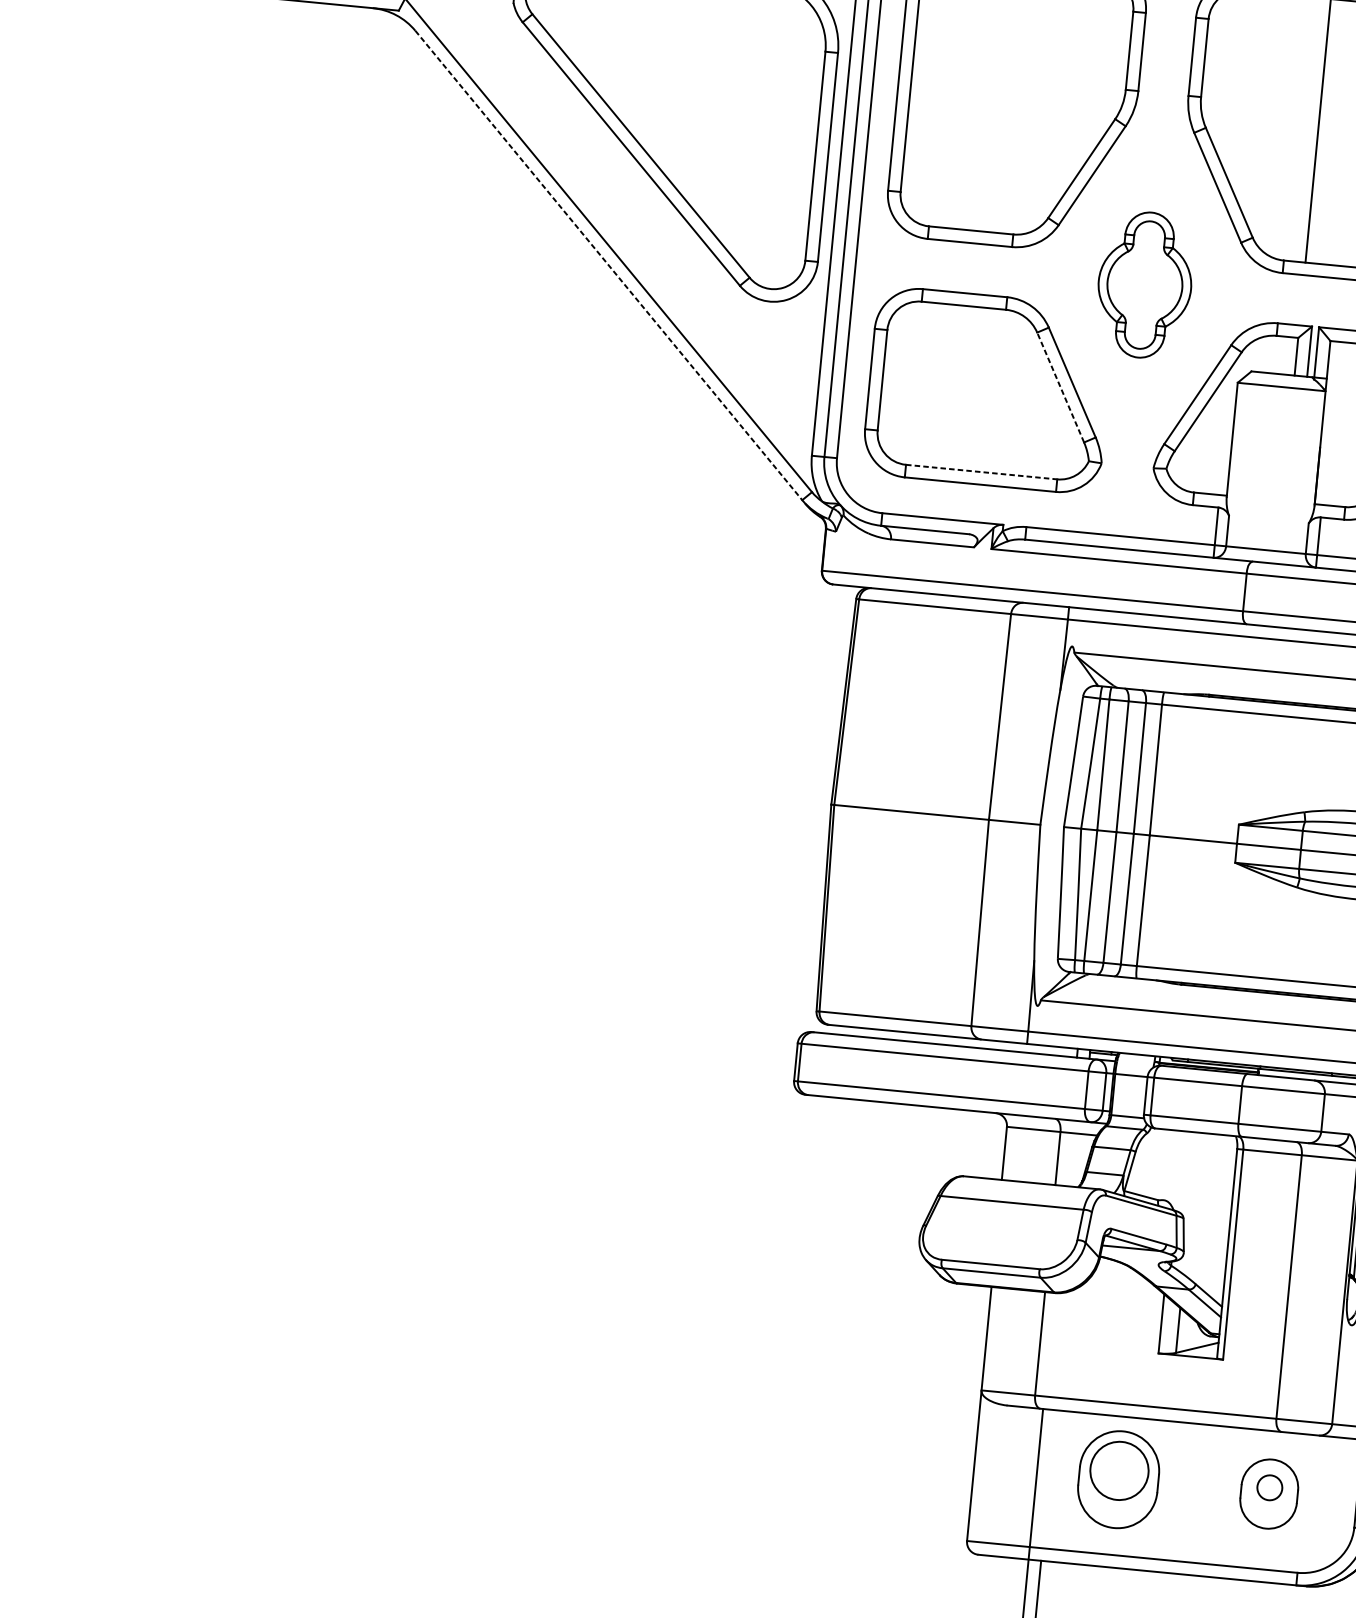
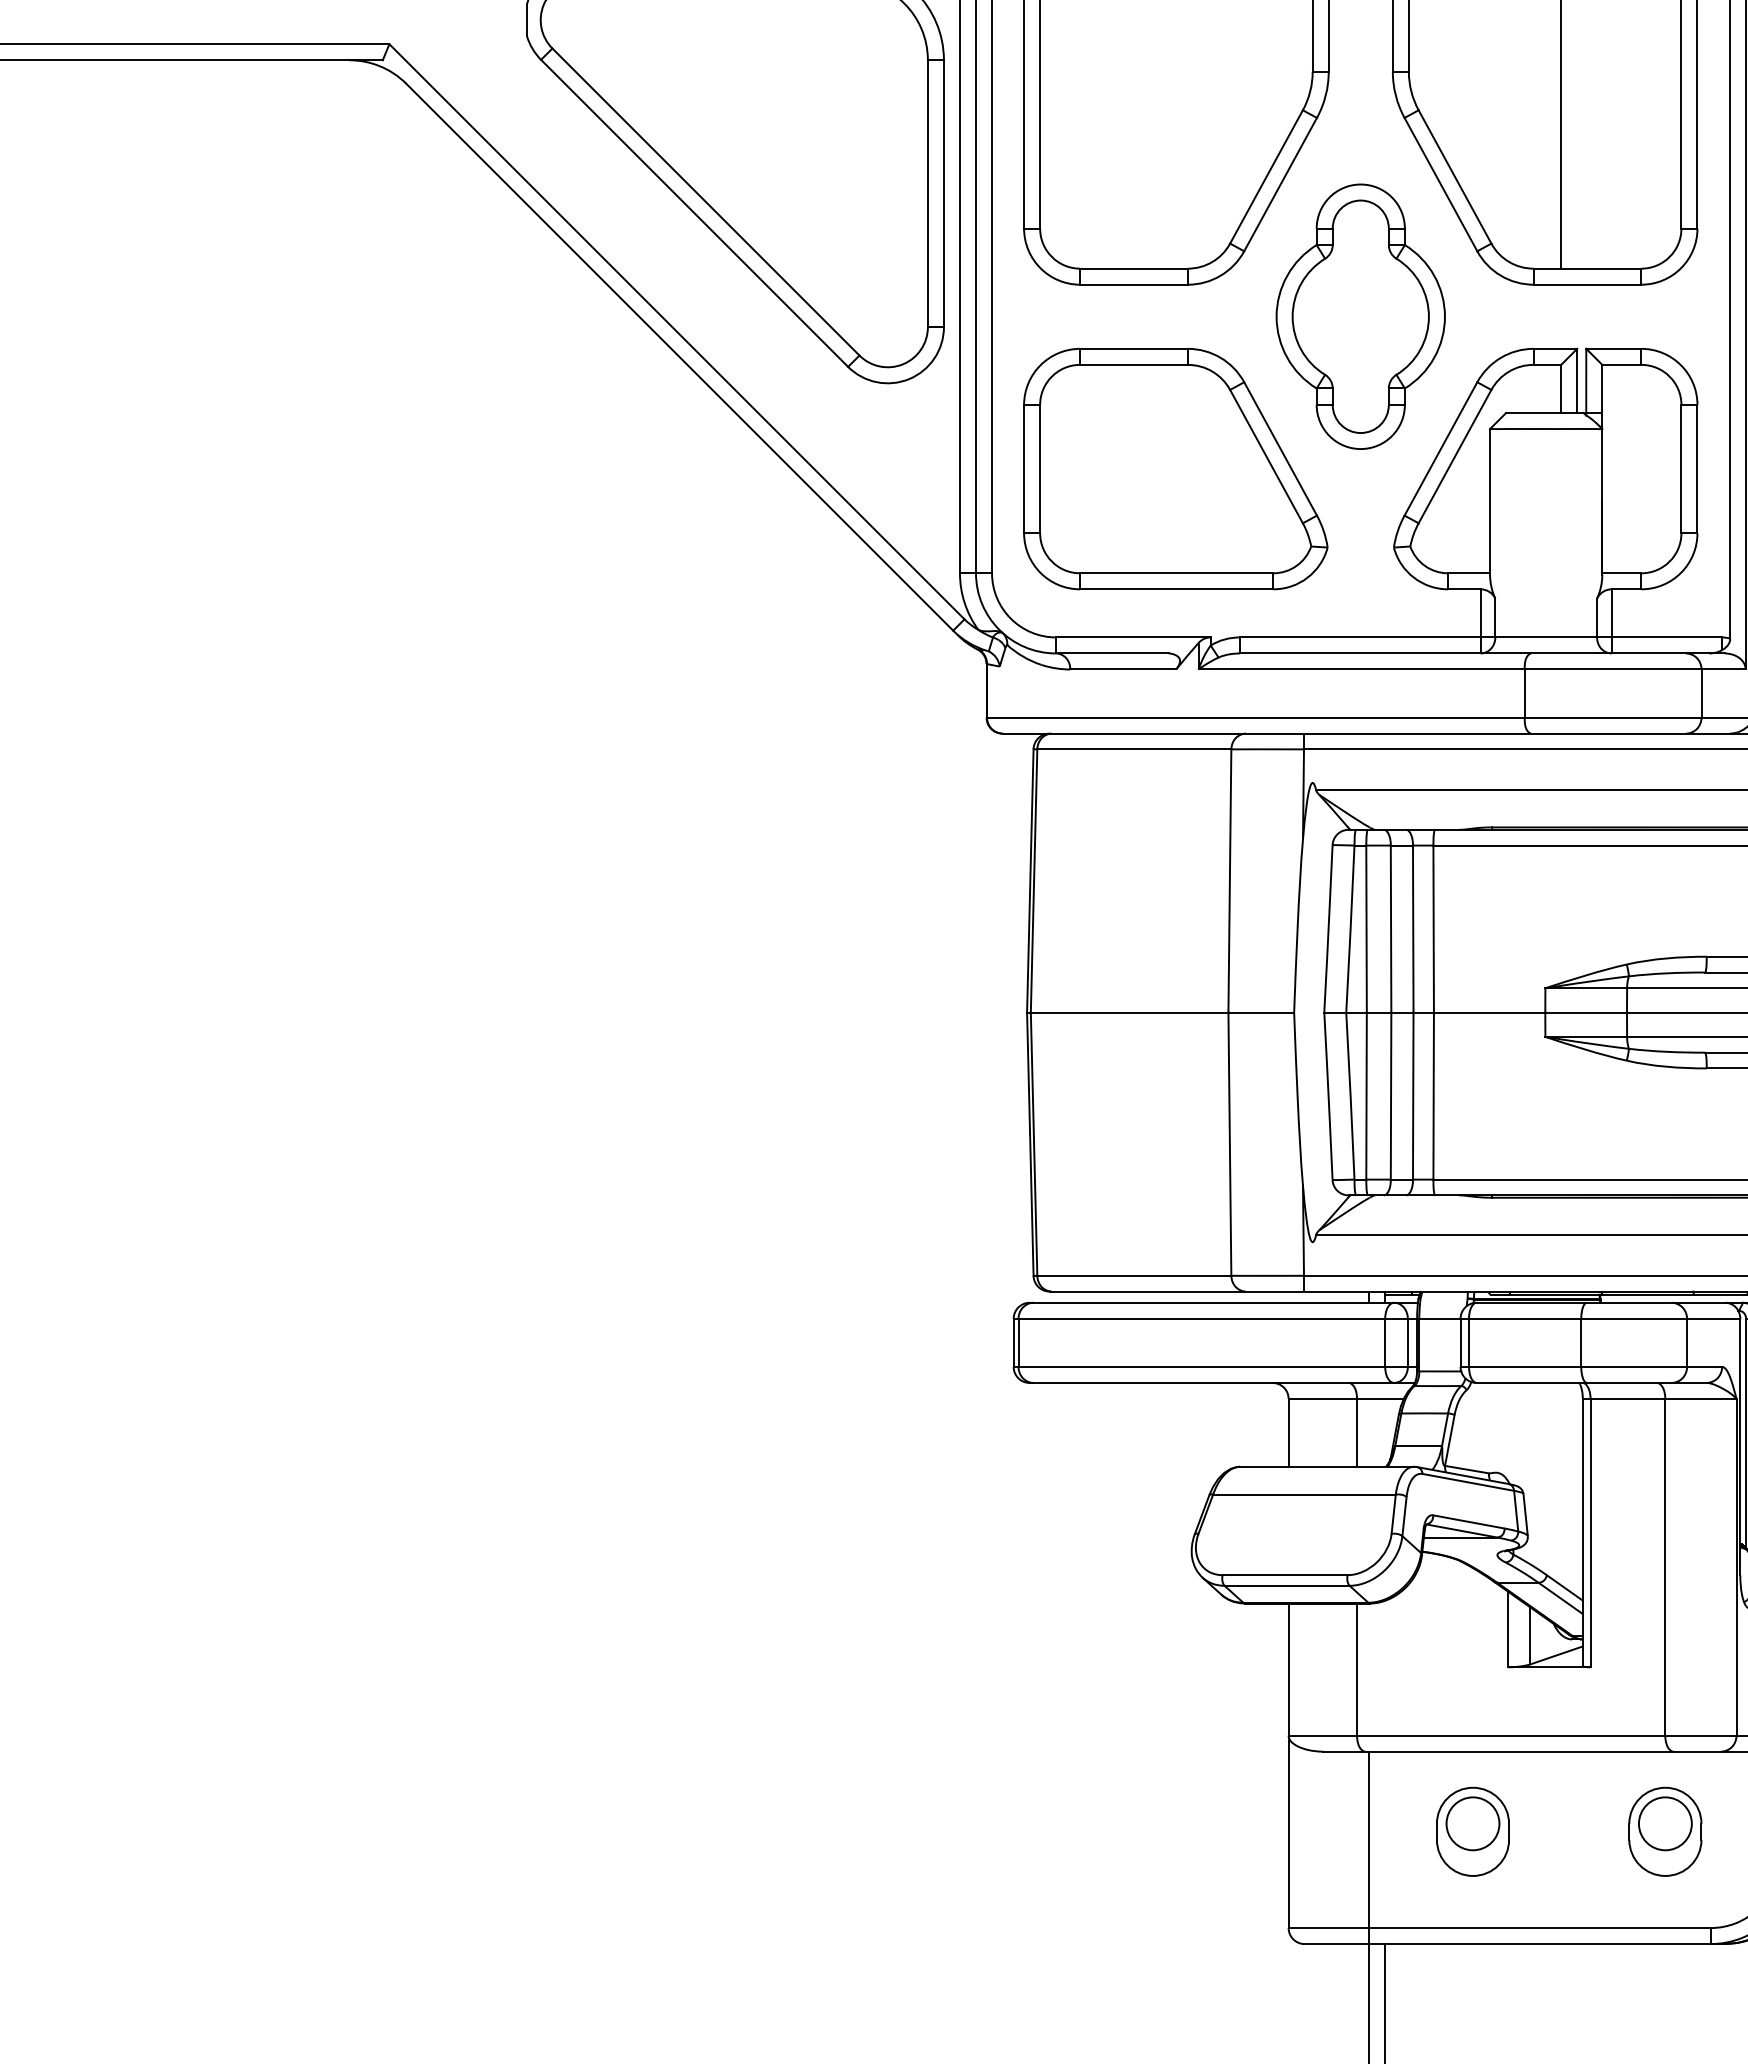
line: (608, 265) -> (679, 357), dashed -> solid
part: (1144, 284) -> (1360, 316), size x1.43
line: (1060, 387) -> (1266, 456), dashed -> solid
line: (981, 472) -> (1176, 573), dashed -> solid
part: (1118, 1479) -> (1472, 1831), size x0.71
circle: (1269, 1487) -> (1664, 1823), size x1.67

